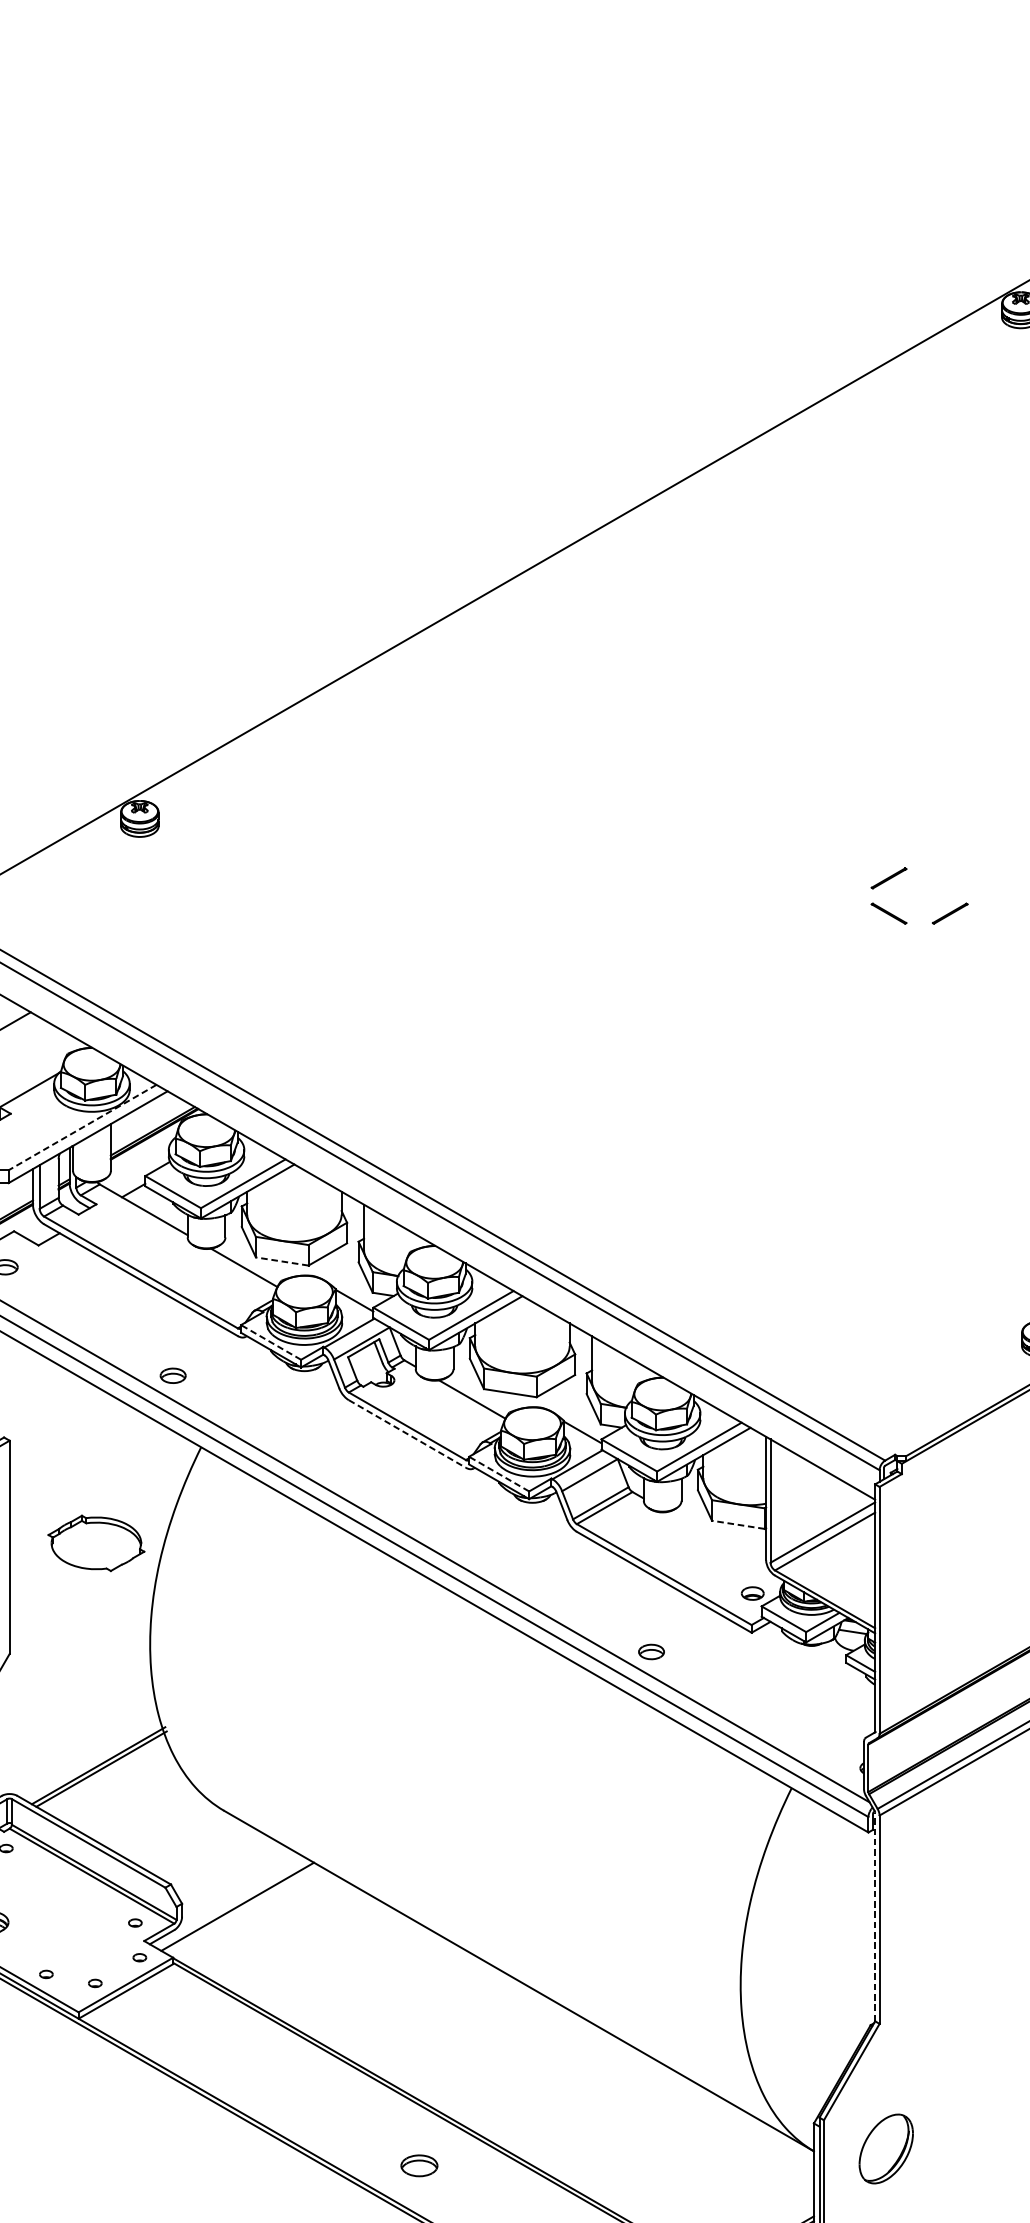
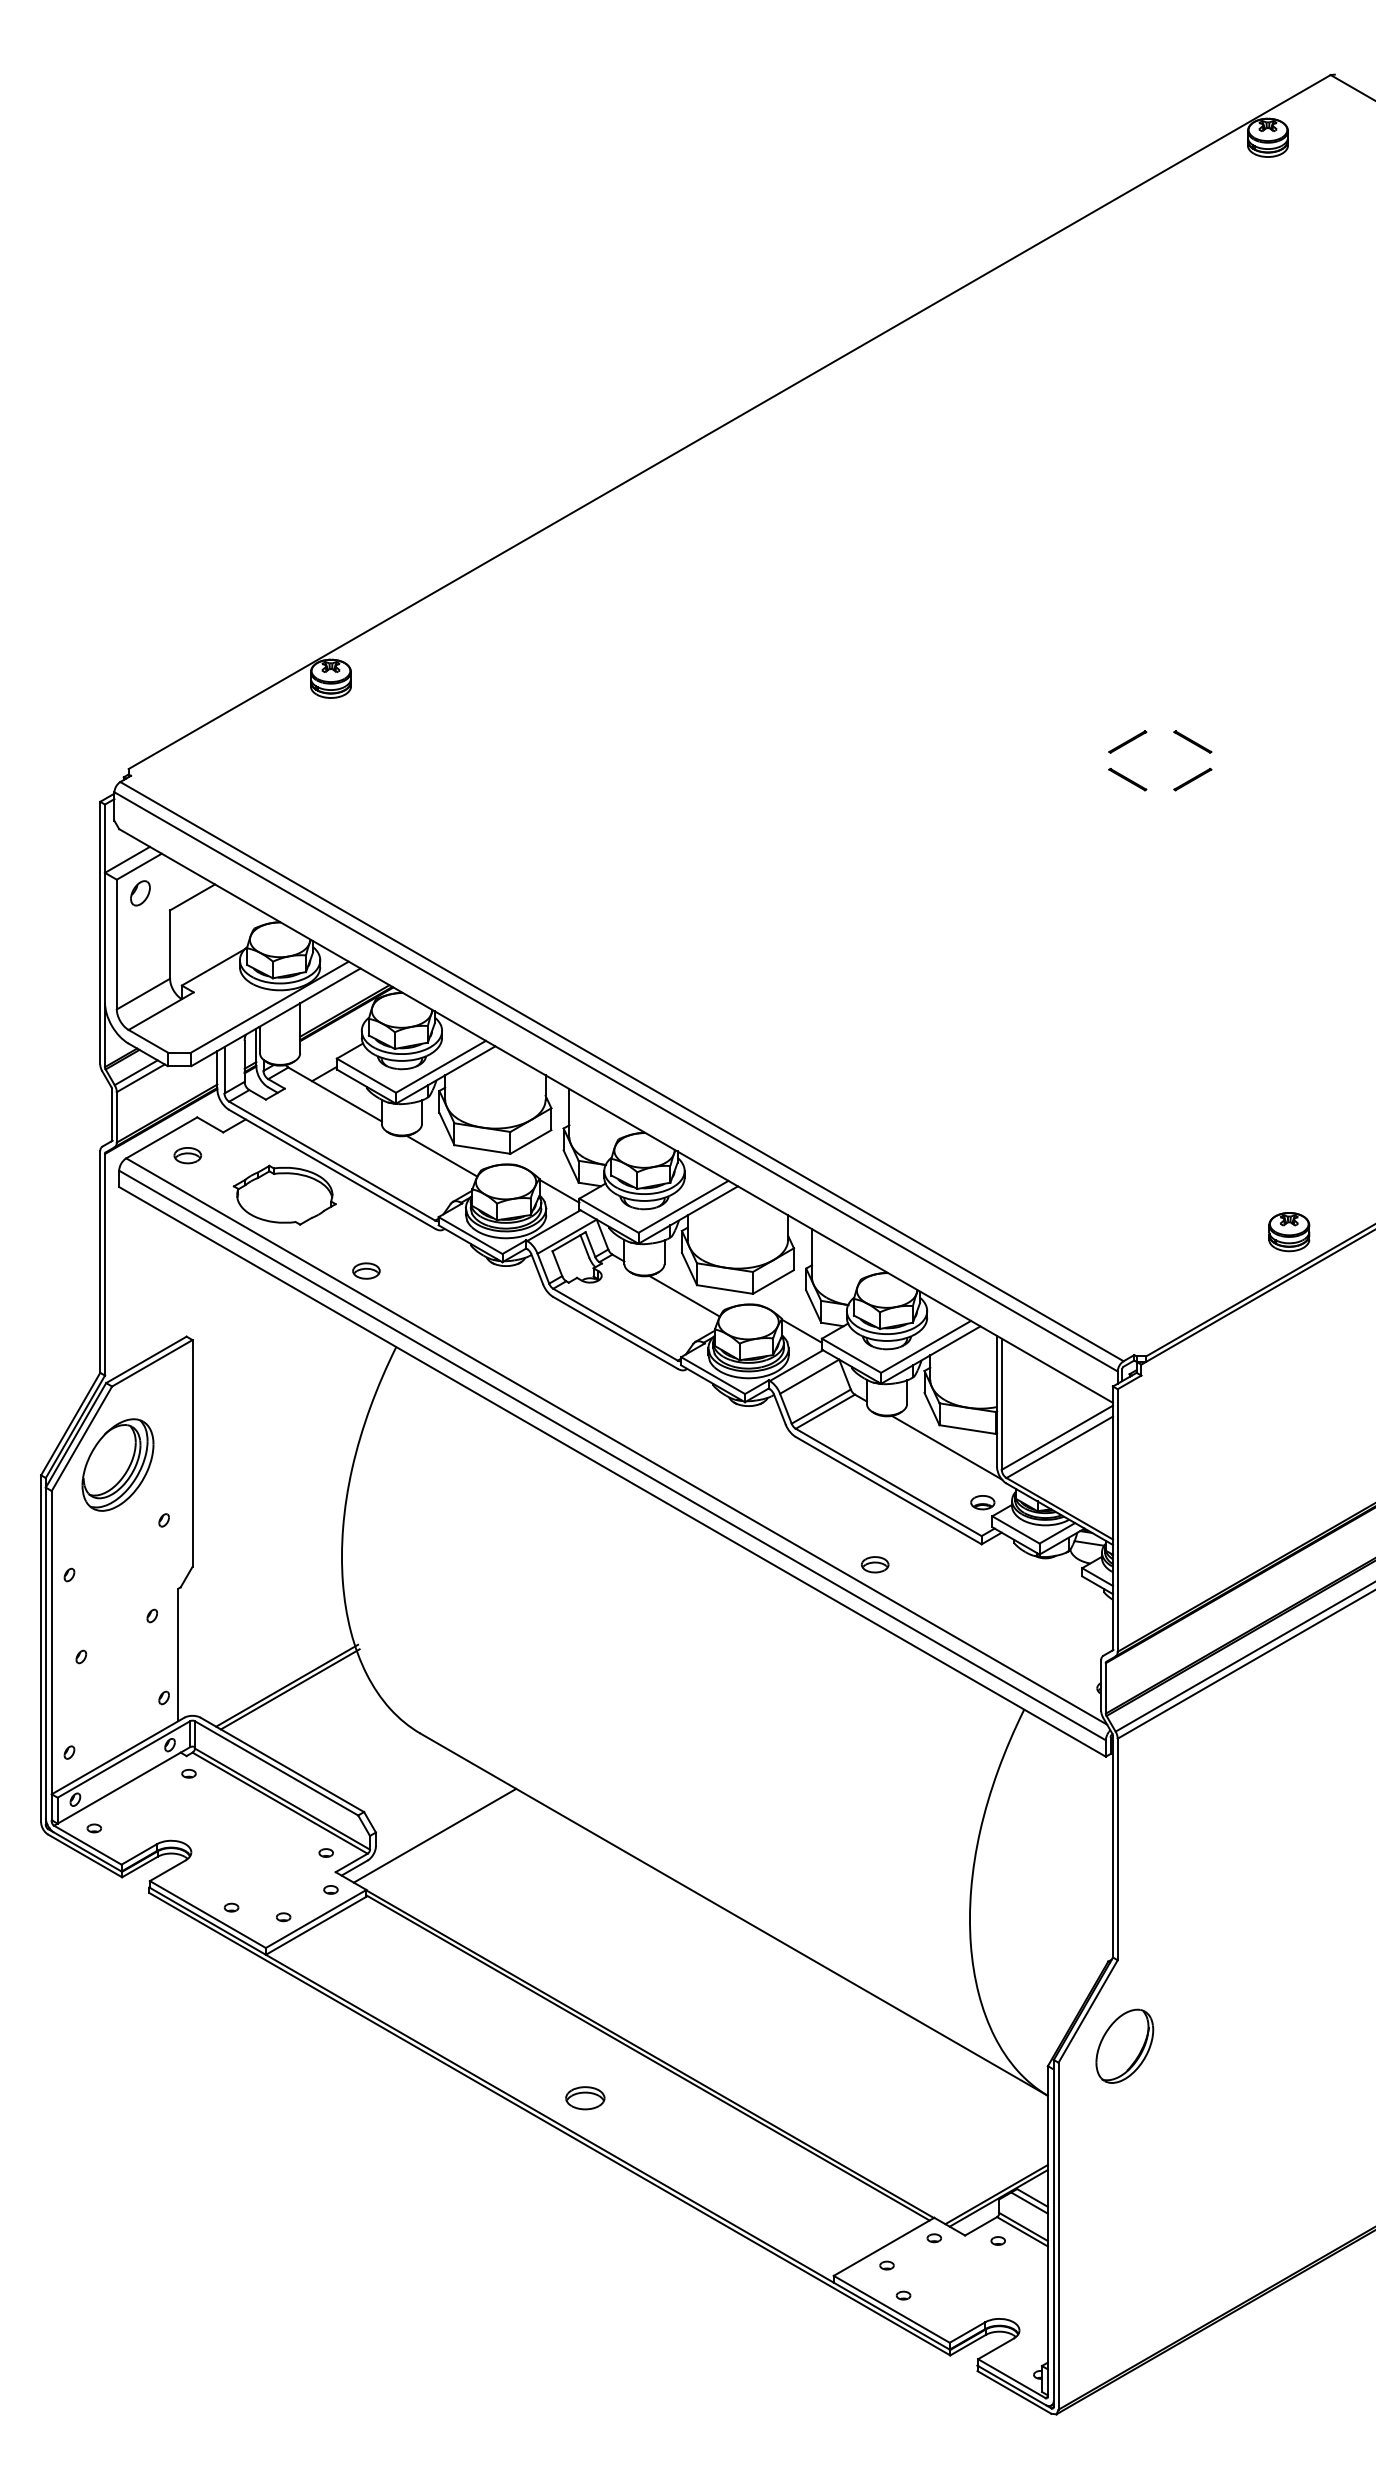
line: (949, 877) -> (1192, 741), added
line: (82, 1127) -> (270, 1007), dashed -> solid
line: (281, 1261) -> (481, 1149), dashed -> solid
line: (271, 1342) -> (470, 1235), dashed -> solid
line: (407, 1433) -> (615, 1332), dashed -> solid
line: (499, 1474) -> (713, 1375), dashed -> solid
line: (738, 1524) -> (967, 1429), dashed -> solid
line: (718, 1541) -> (946, 1447), added
part: (96, 1542) -> (284, 1194), moved
line: (875, 1916) -> (1113, 1846), dashed -> solid
part: (885, 2148) -> (1124, 2045), moved
part: (419, 2166) -> (585, 2098), moved

